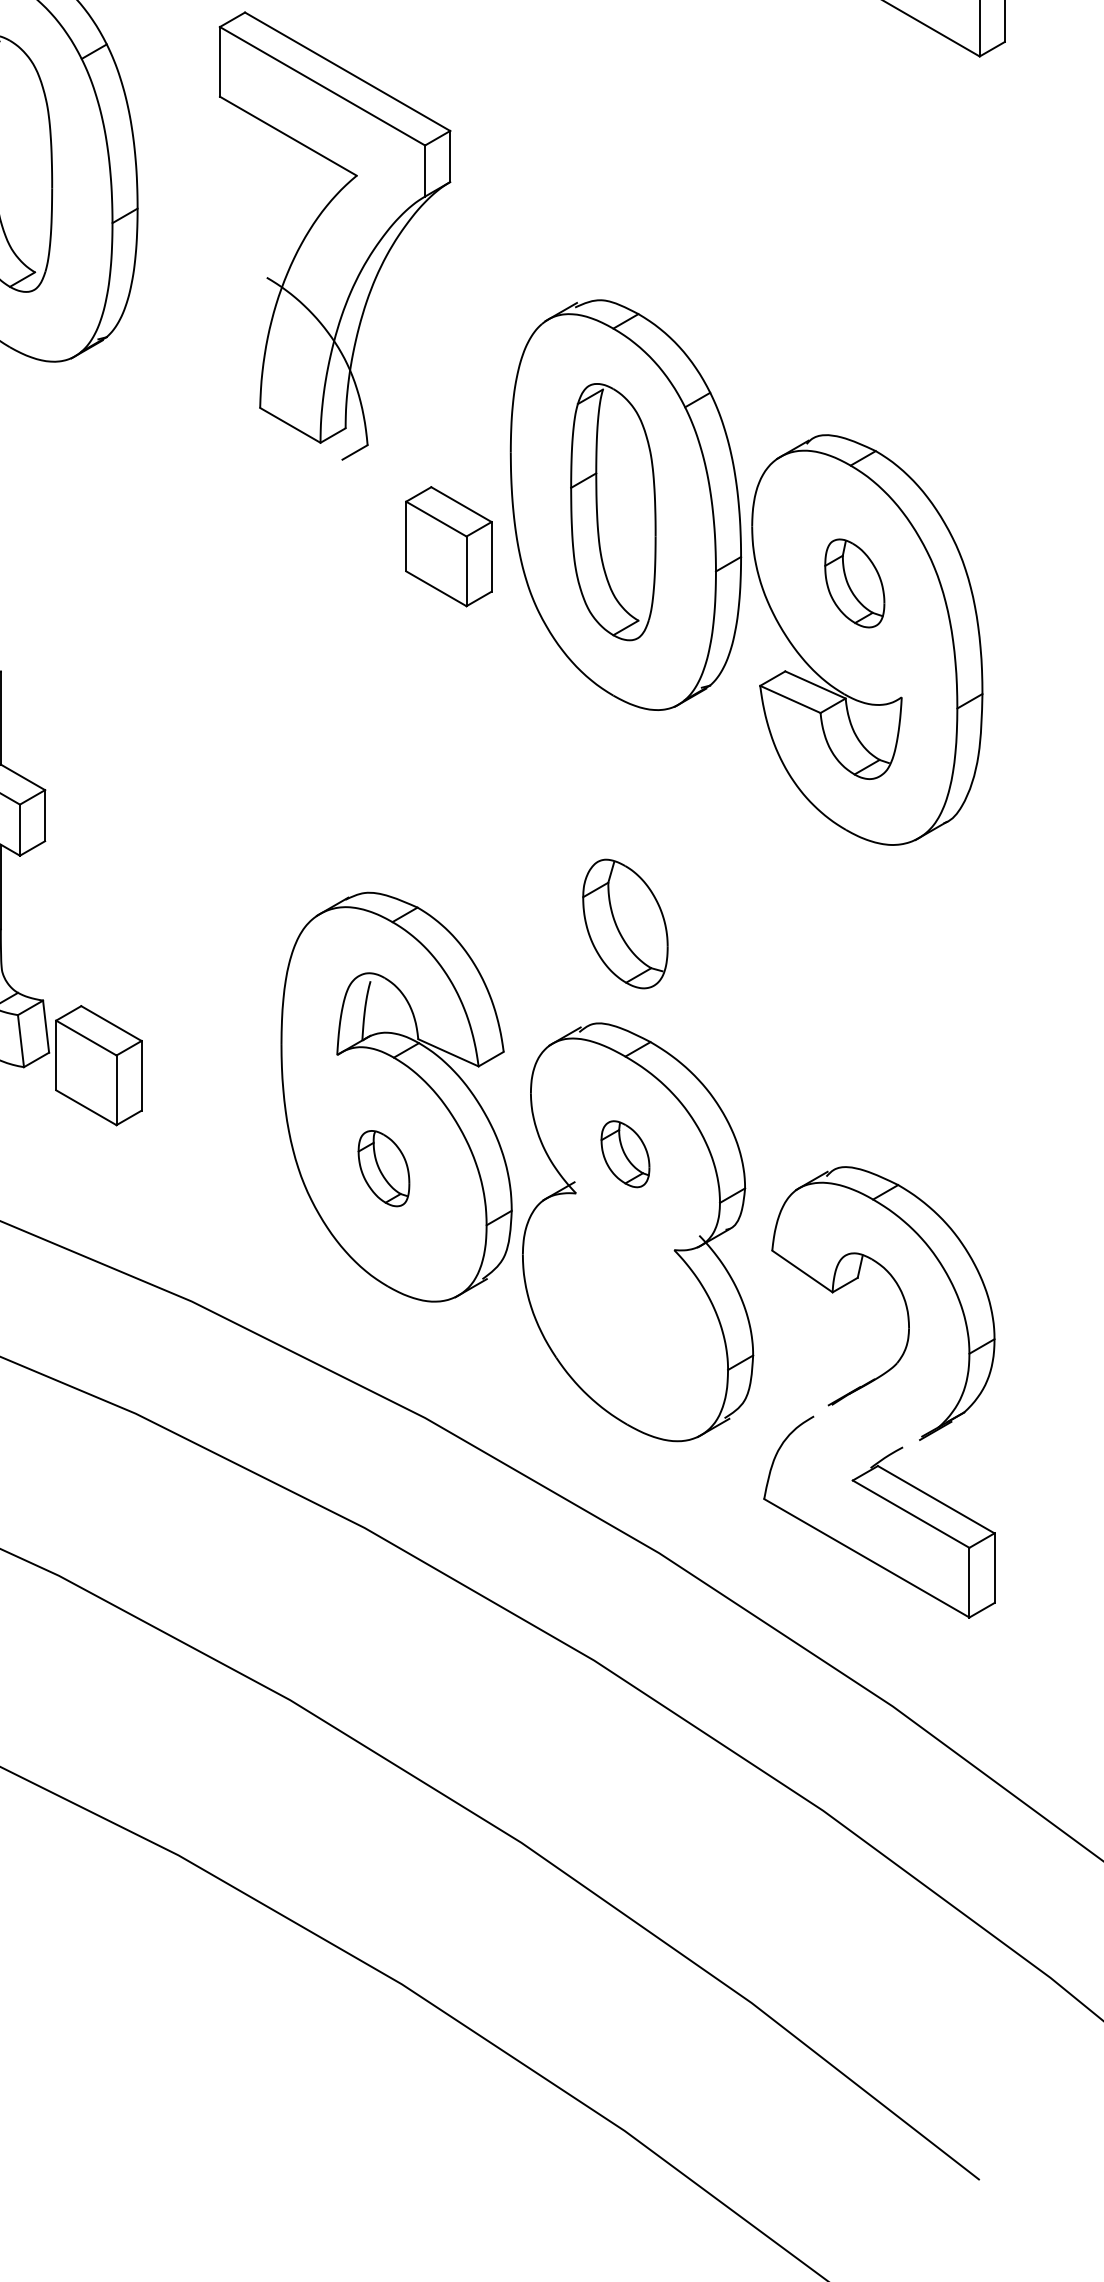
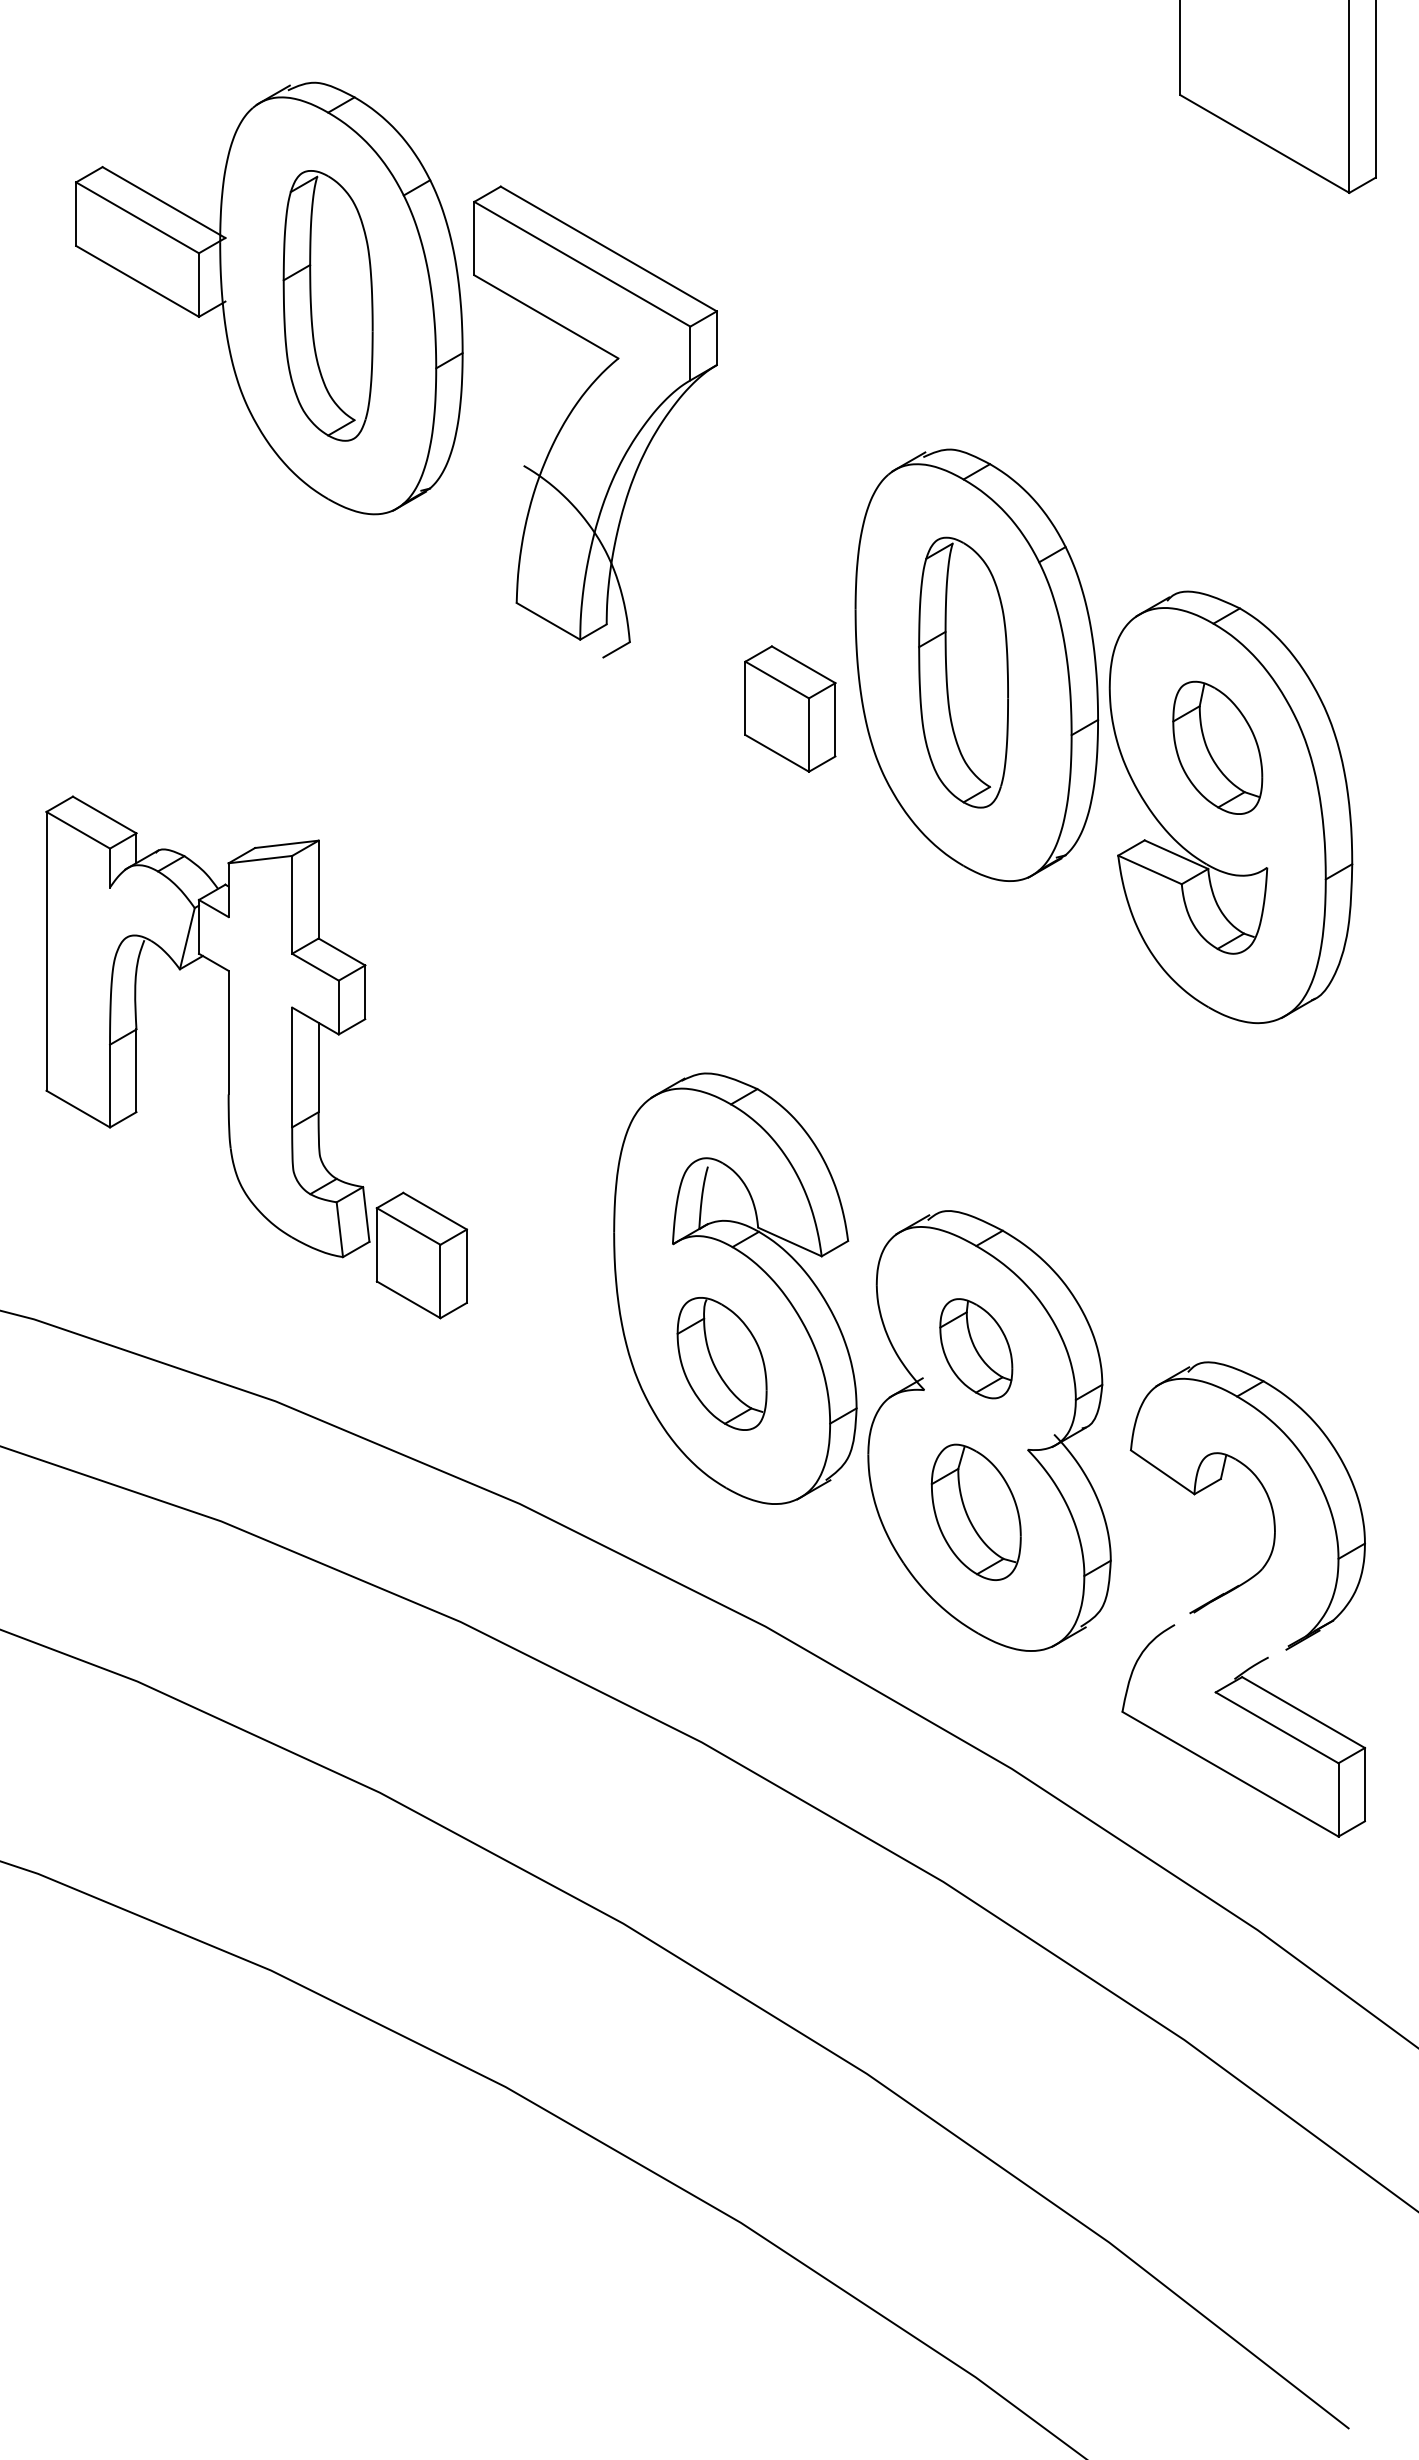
part: (335, 235) -> (595, 421), moved
part: (854, 583) -> (1217, 747), size x1.43
part: (624, 923) -> (975, 1511), moved
part: (625, 1153) -> (976, 1348), size x1.43
part: (383, 1168) -> (721, 1363), size x1.67

